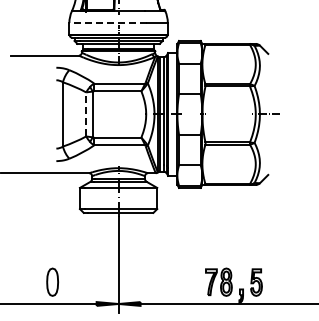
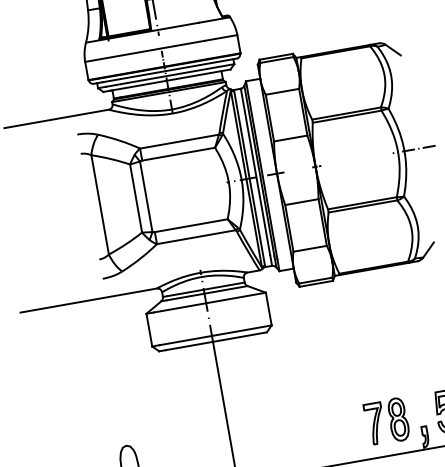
line: (107, 23) -> (144, 52), dashed -> solid
line: (86, 113) -> (136, 197), dashed -> solid

